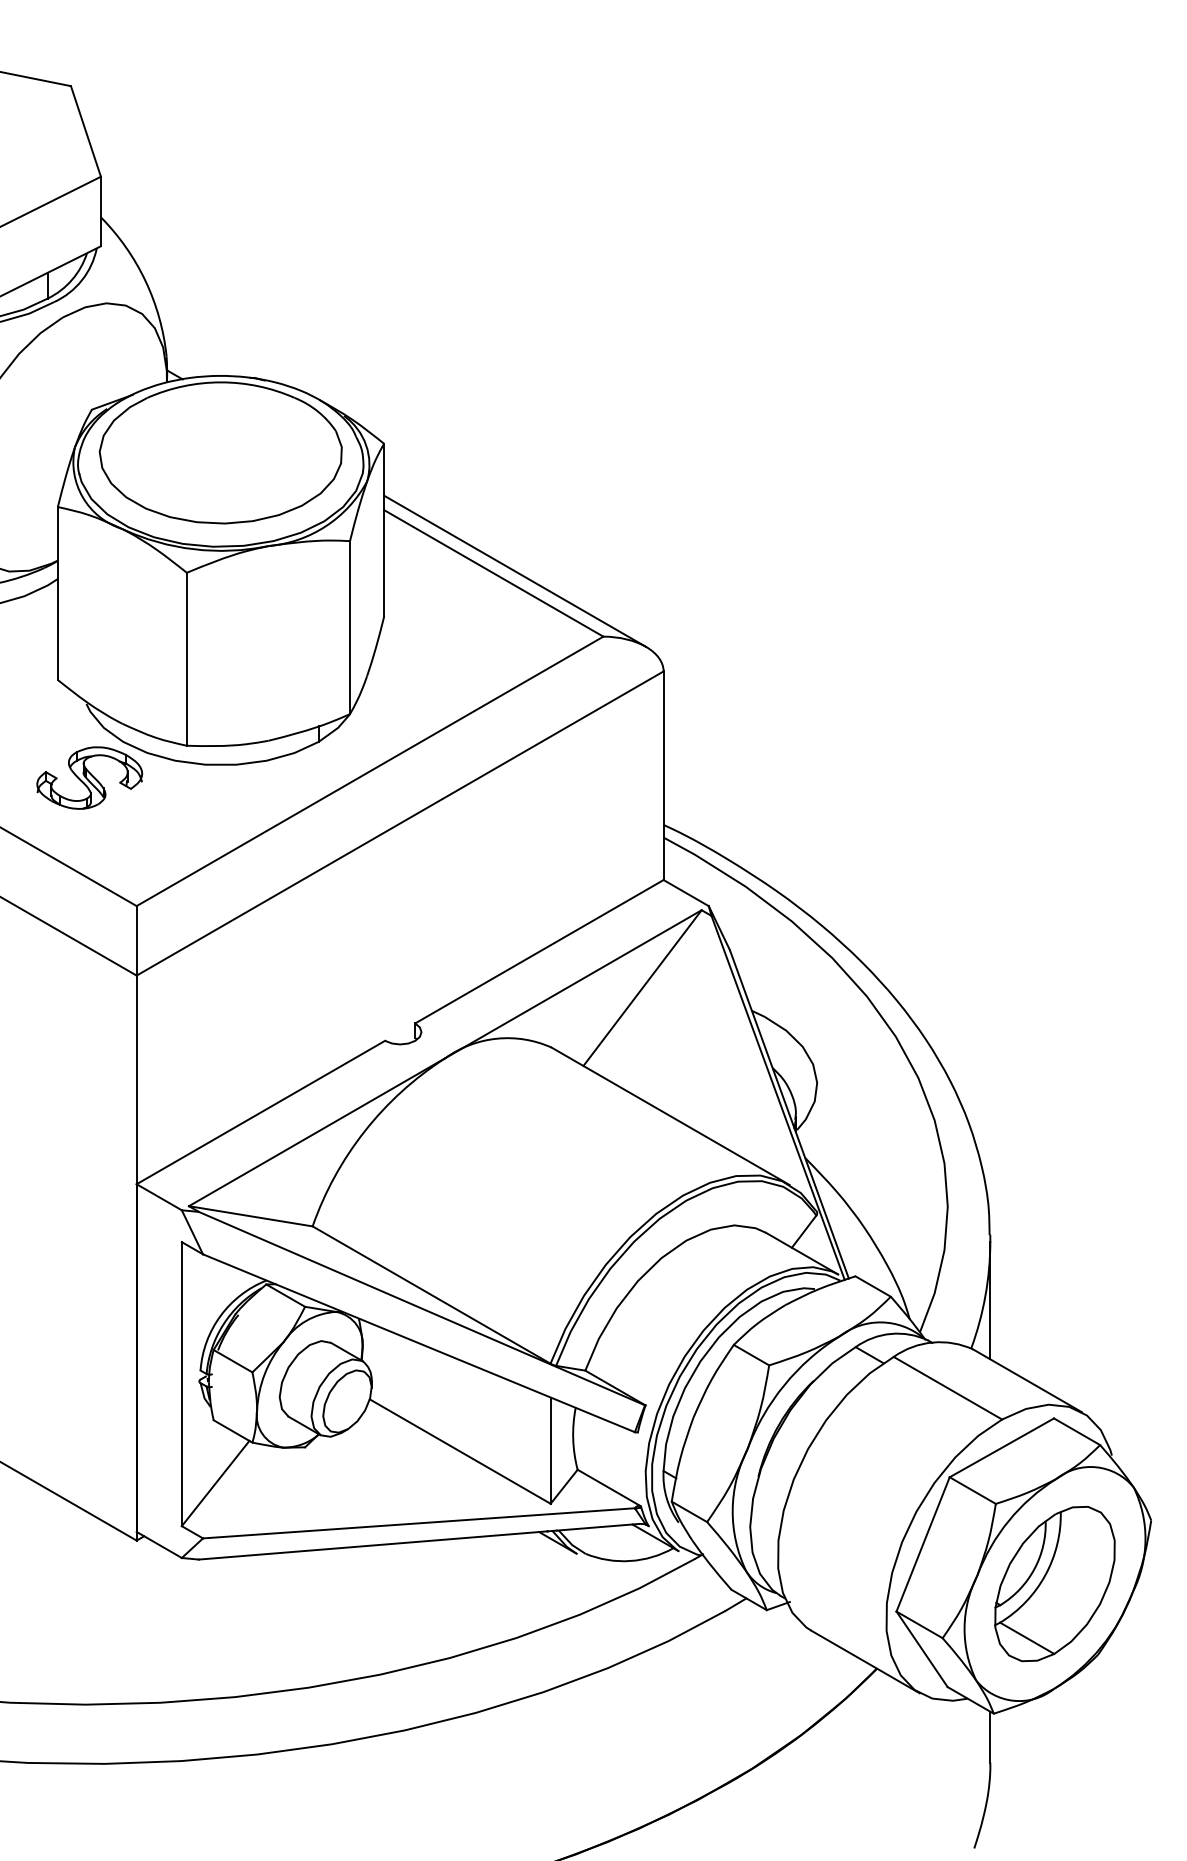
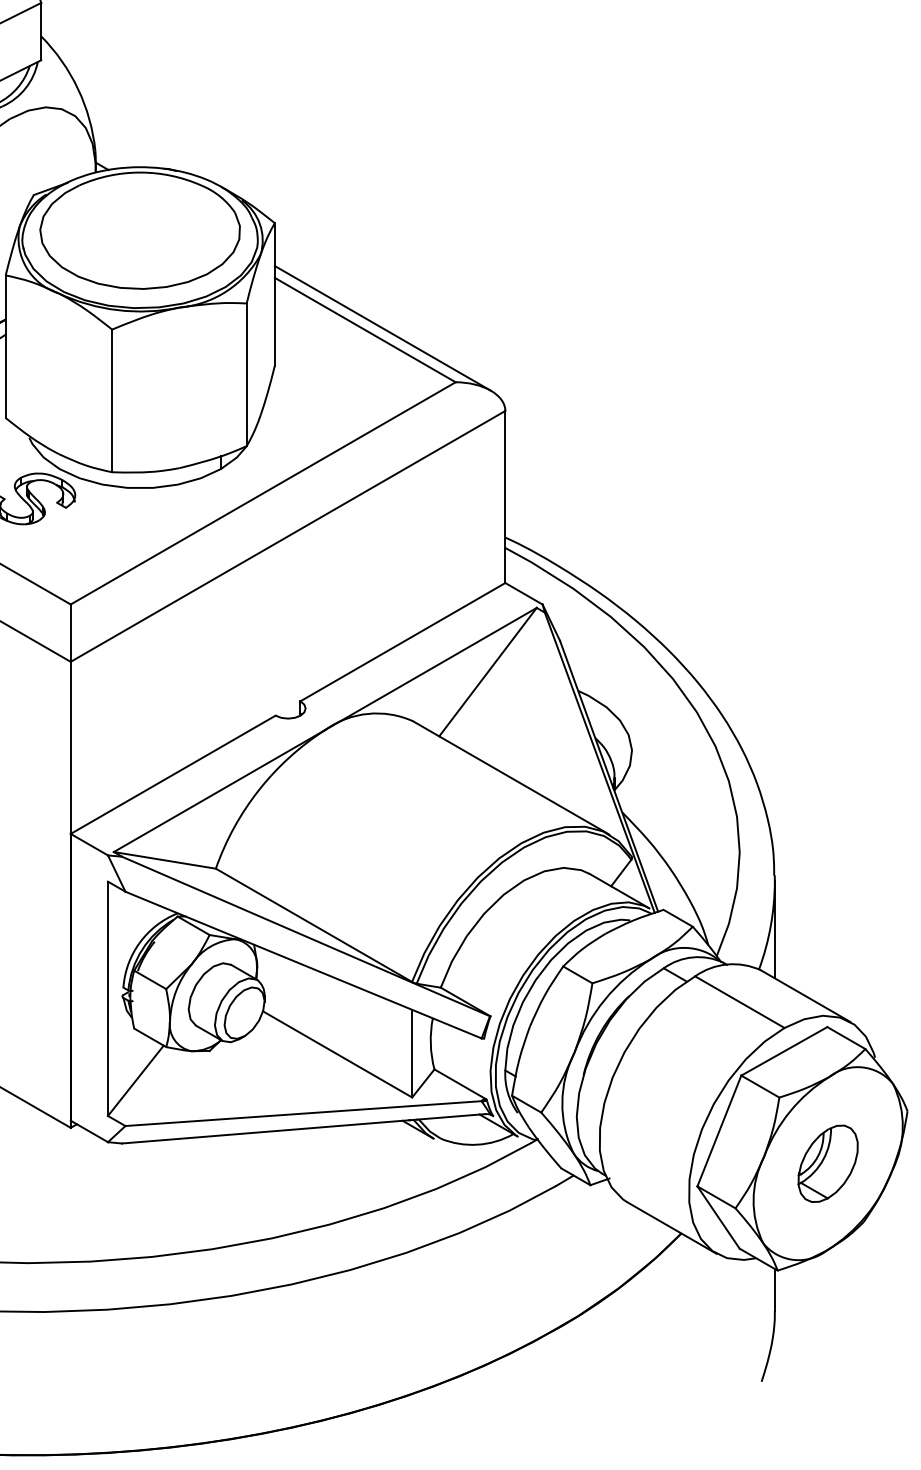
part: (1054, 1584) -> (827, 1164), size x0.6

